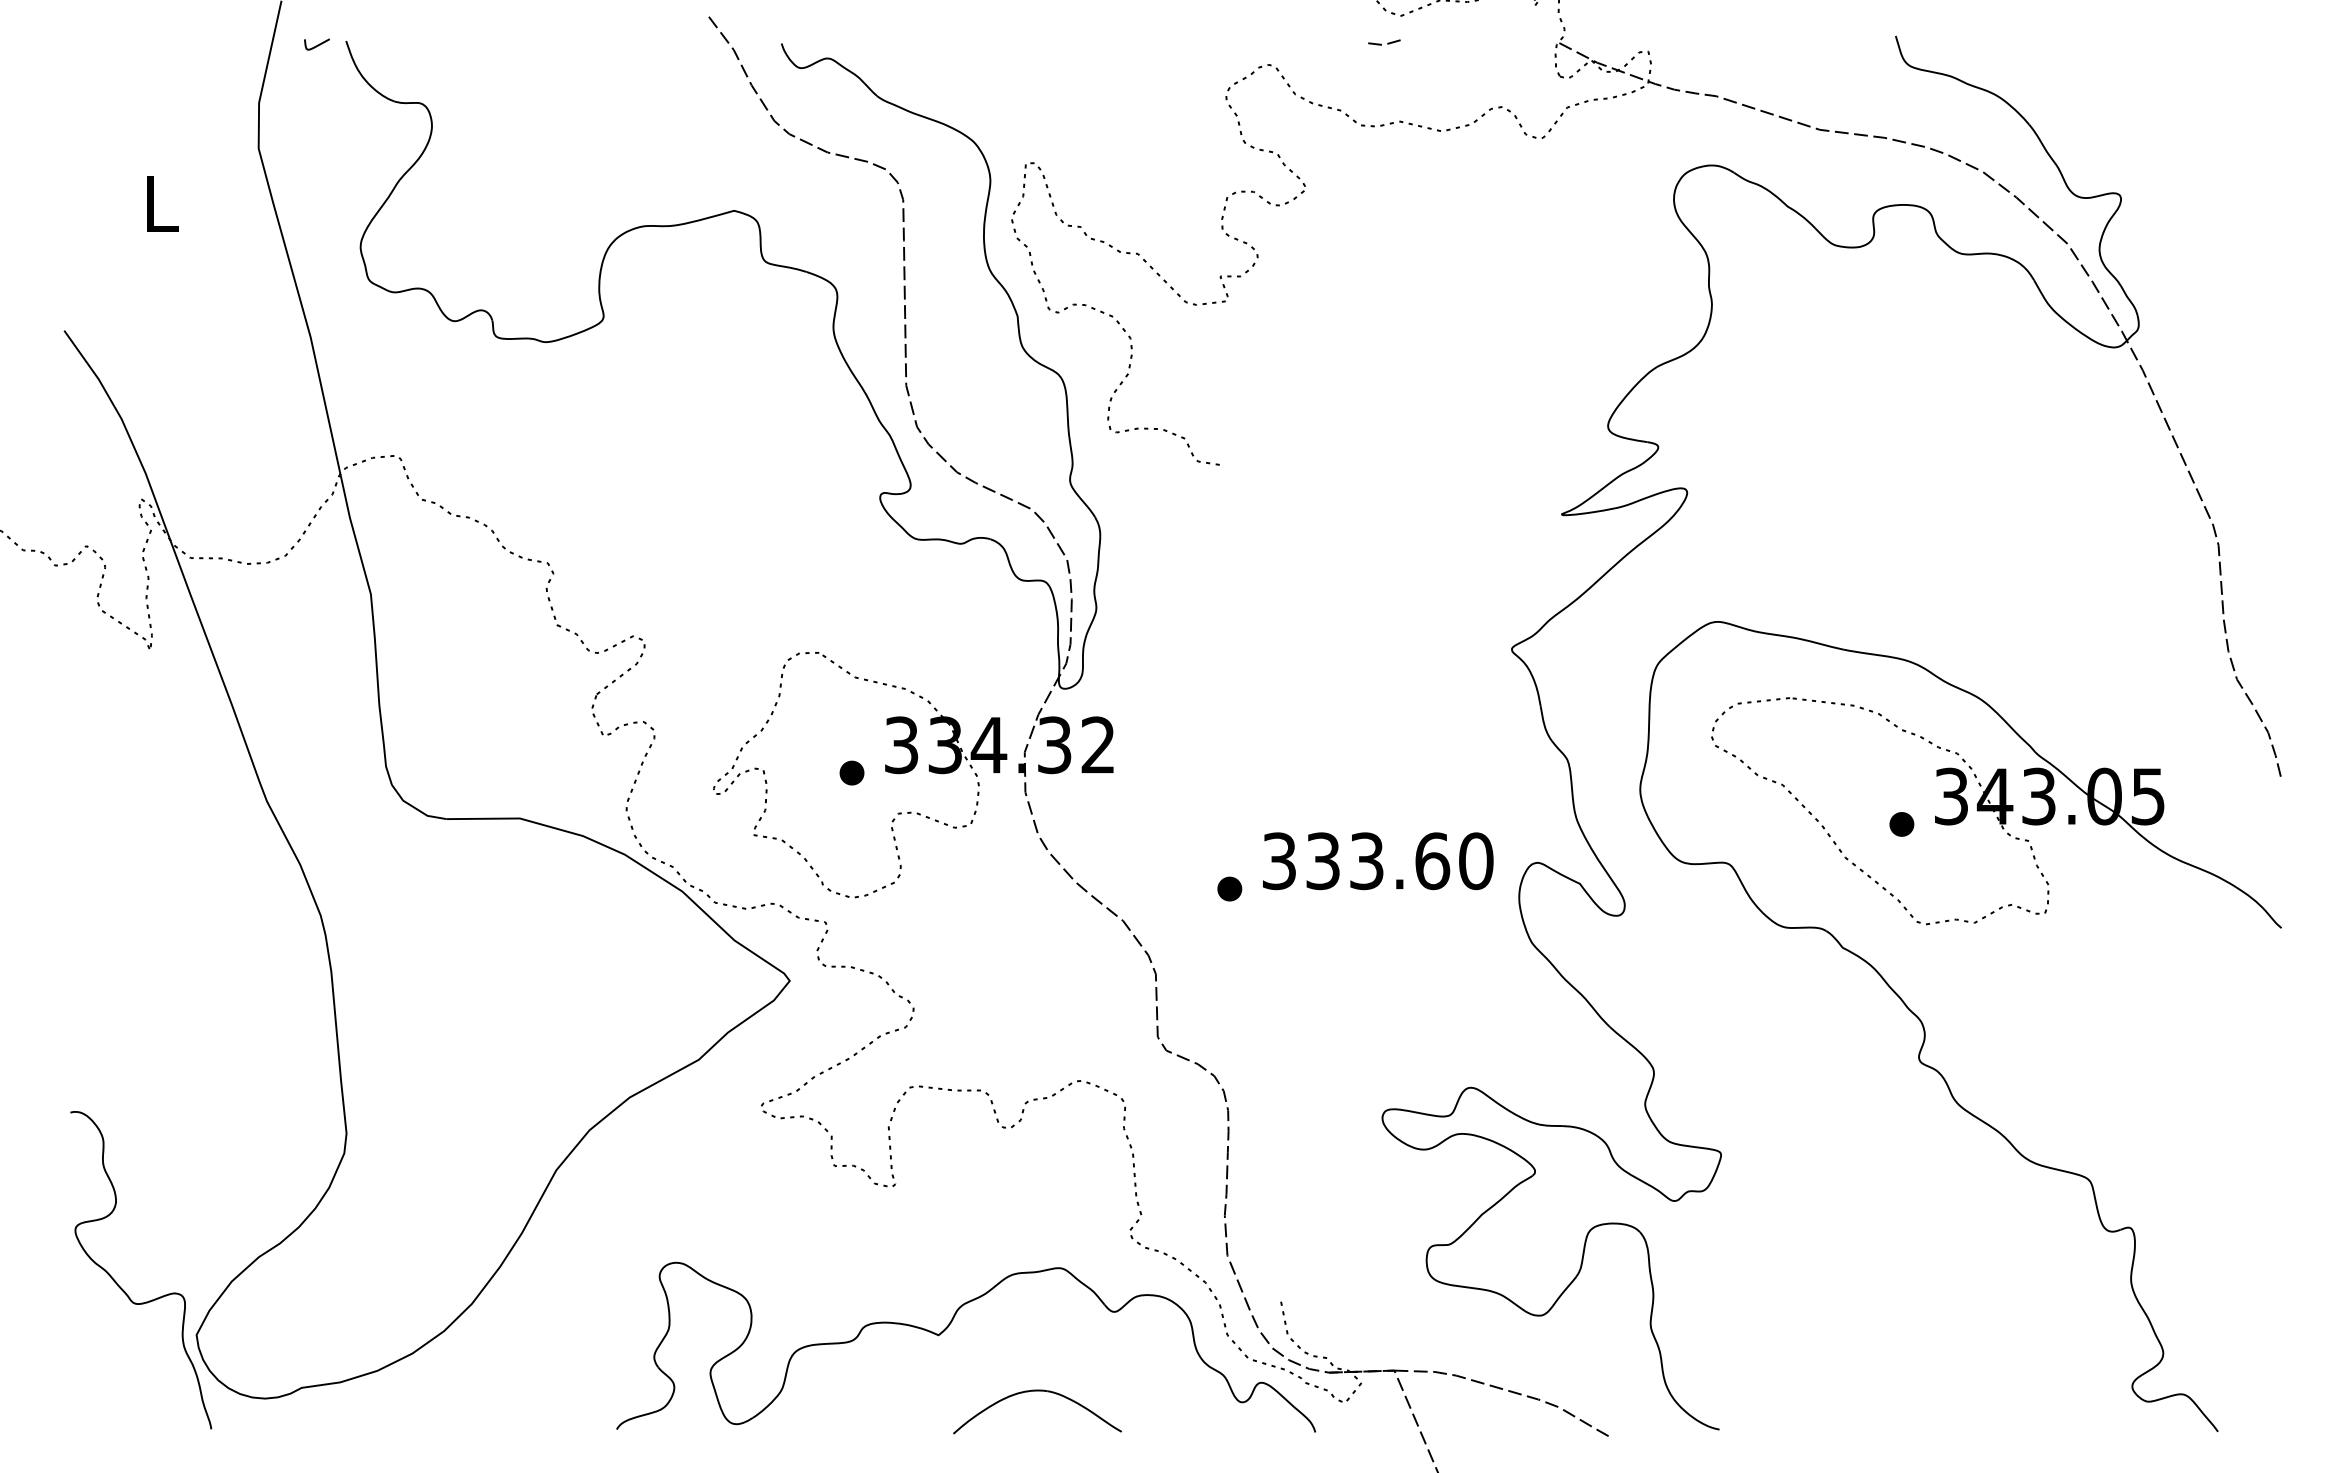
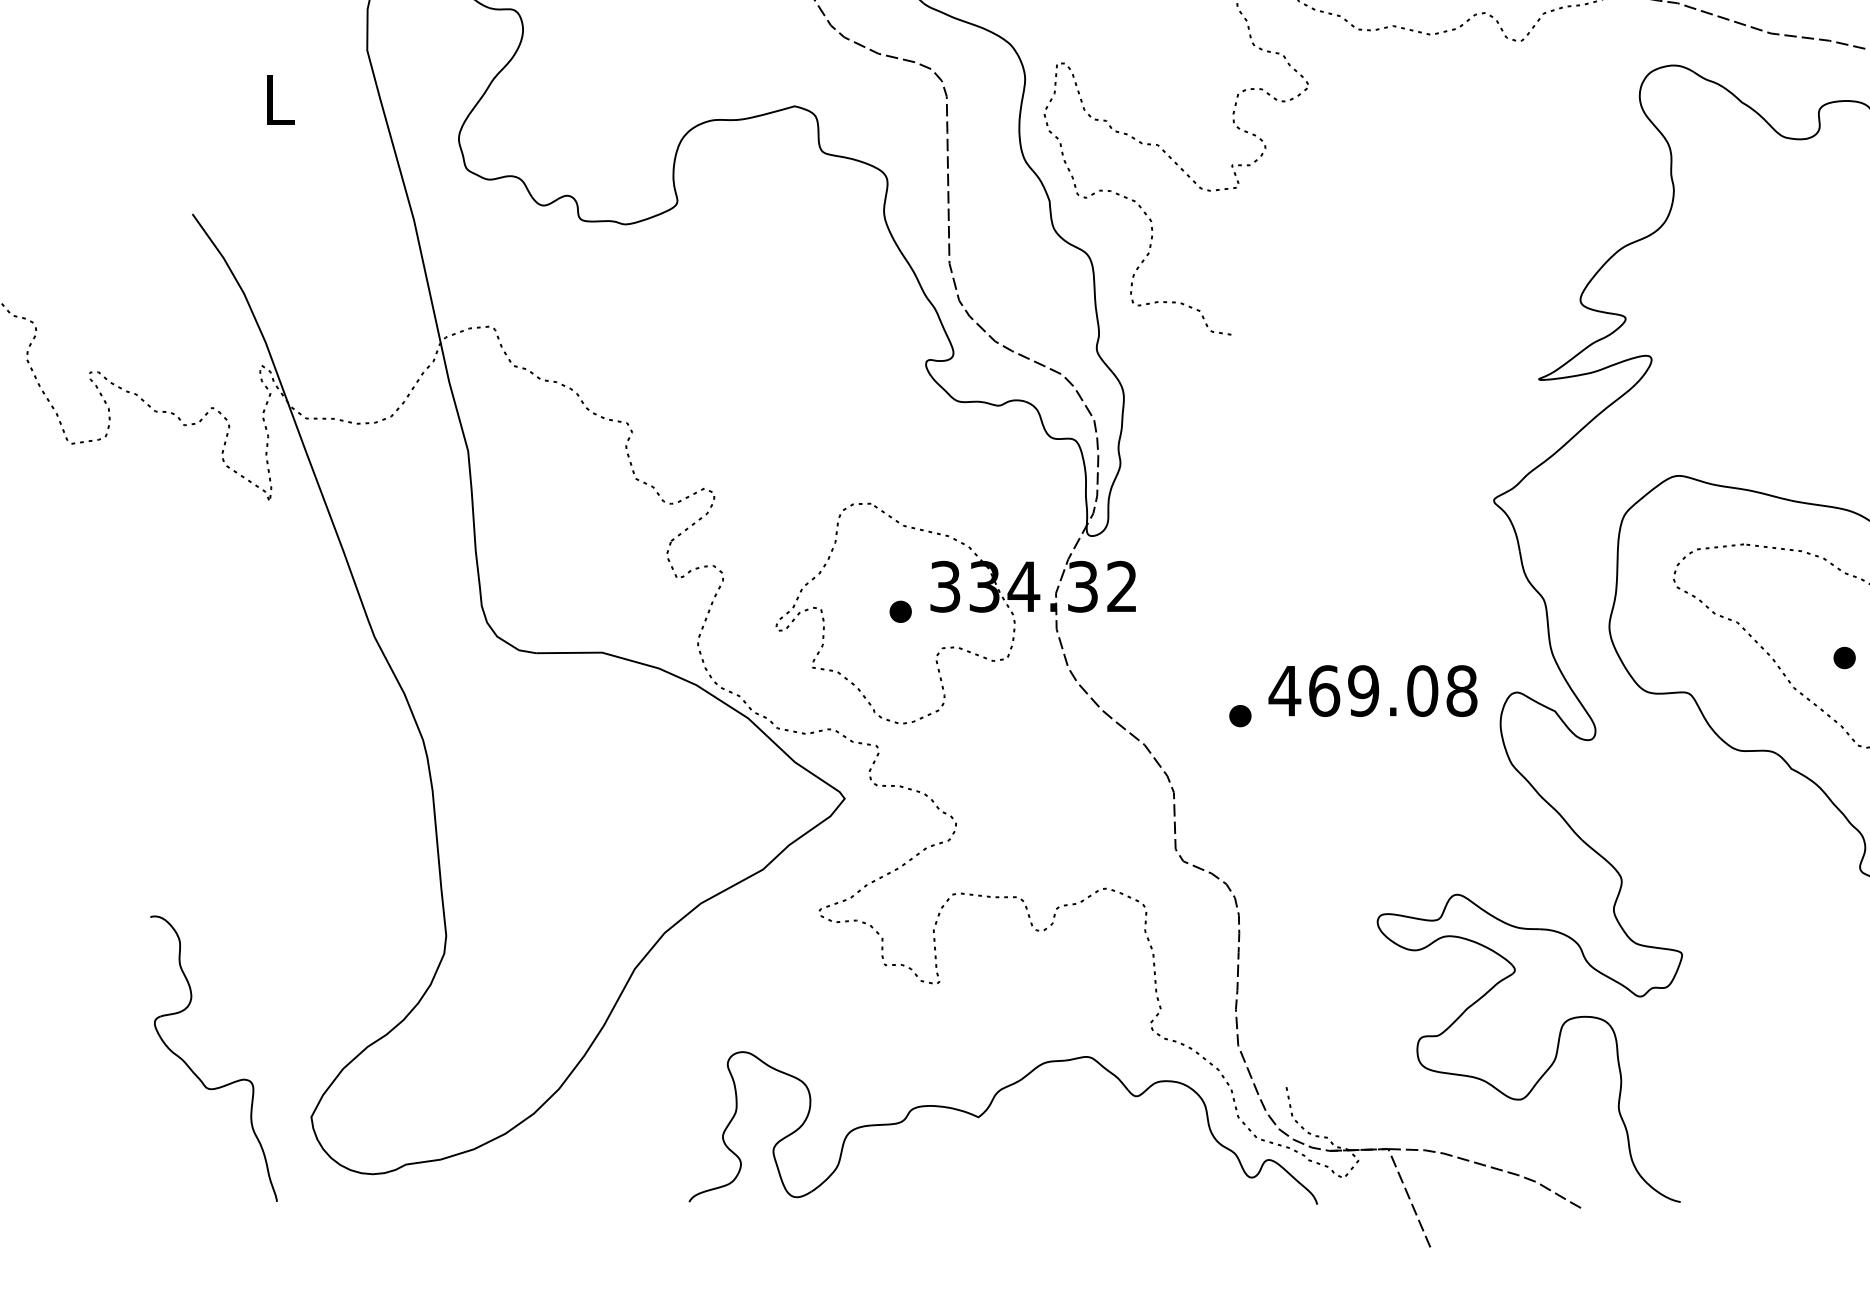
text: (1377, 861) -> (1373, 691), 333.60 -> 469.08
part: (122, 1288) -> (197, 1075), moved
part: (1037, 1391) -> (1067, 1167), removed

